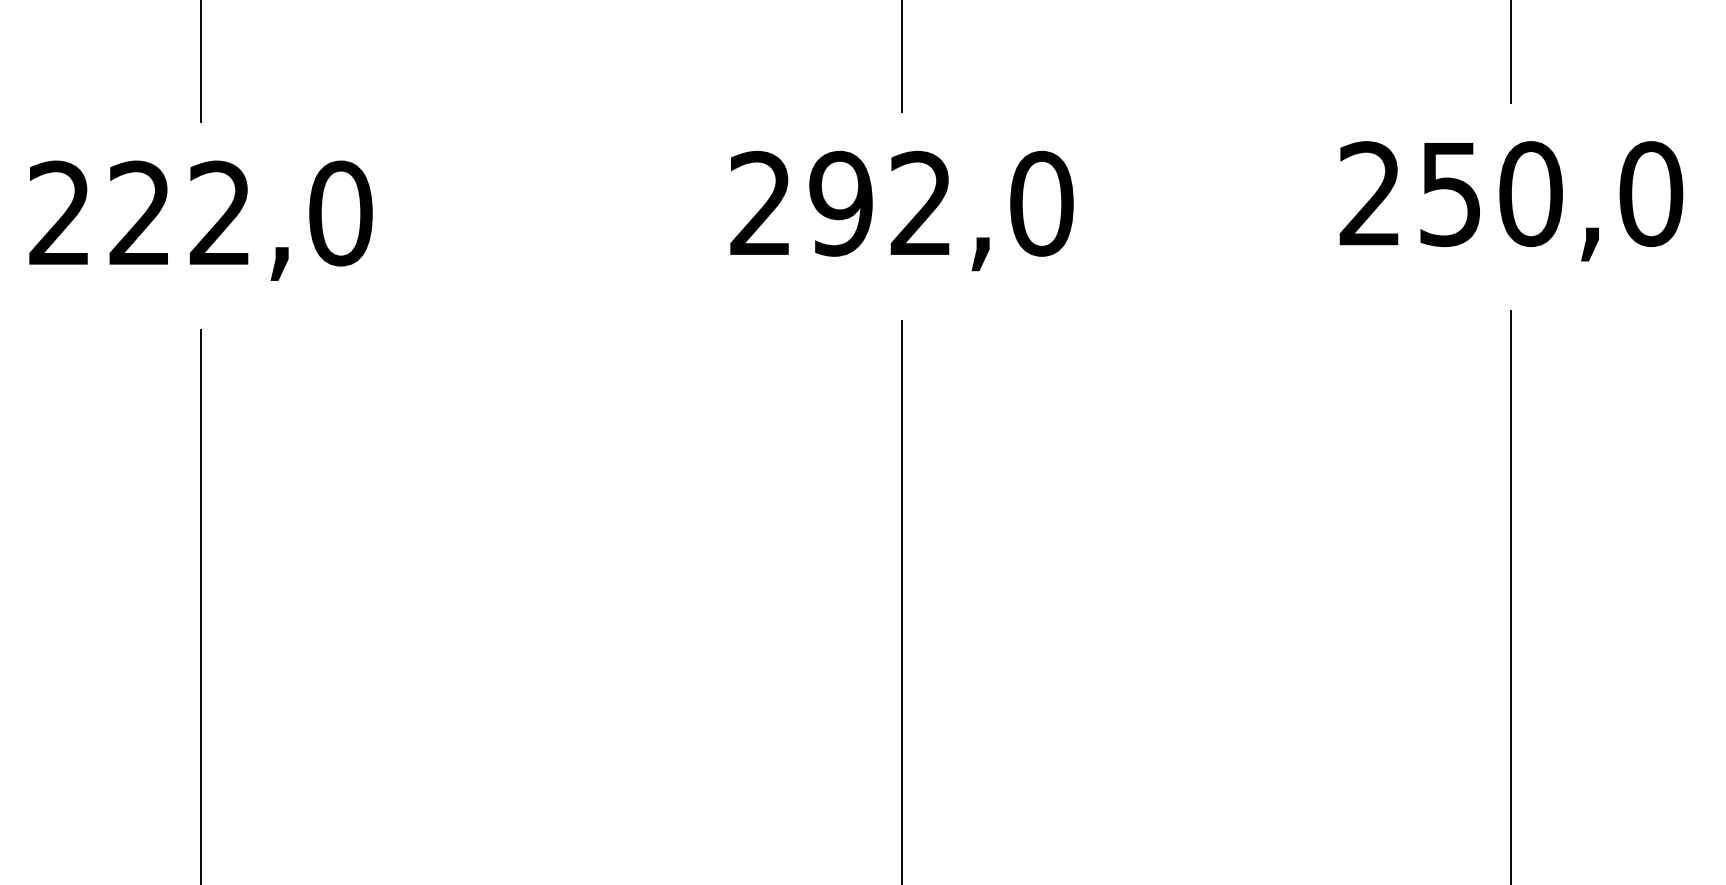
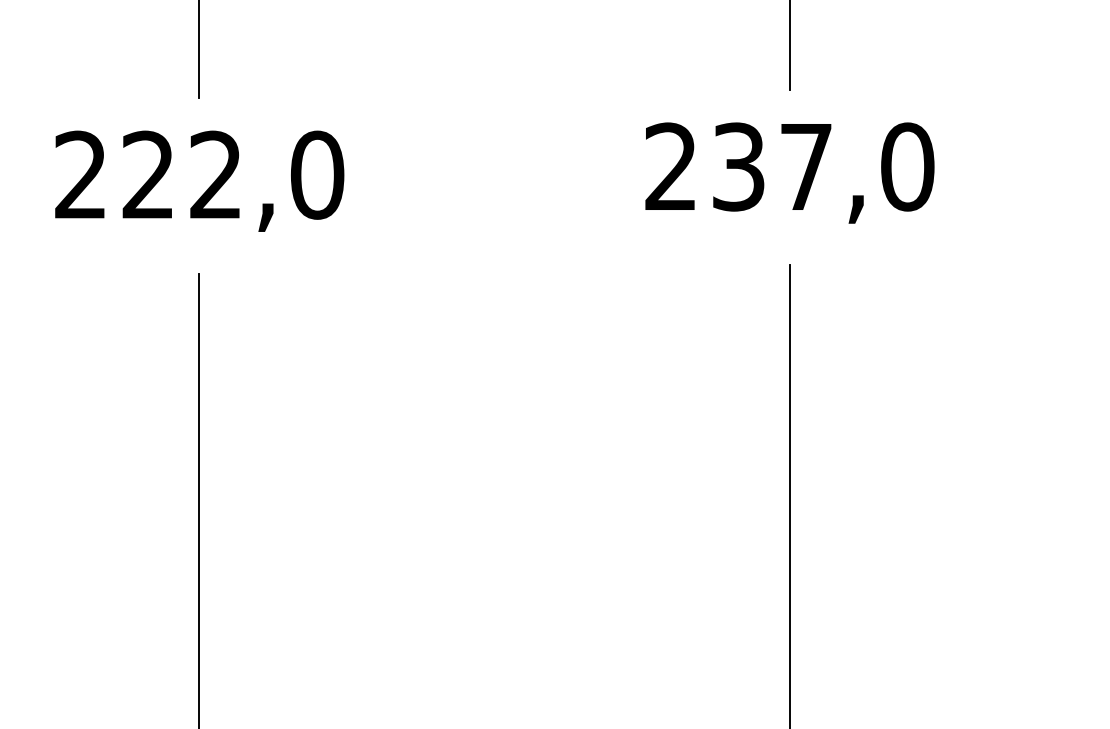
text: (879, 203) -> (771, 166), 292,0 -> 237,0

